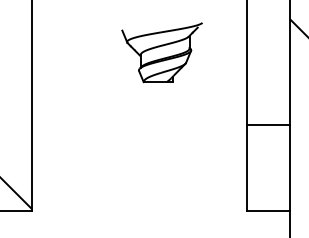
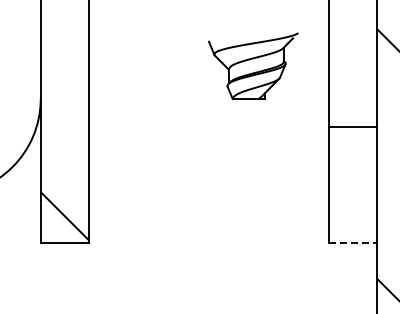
part: (162, 52) -> (253, 66), moved
line: (269, 125) -> (353, 127), moved
line: (269, 211) -> (353, 243), solid -> dashed

